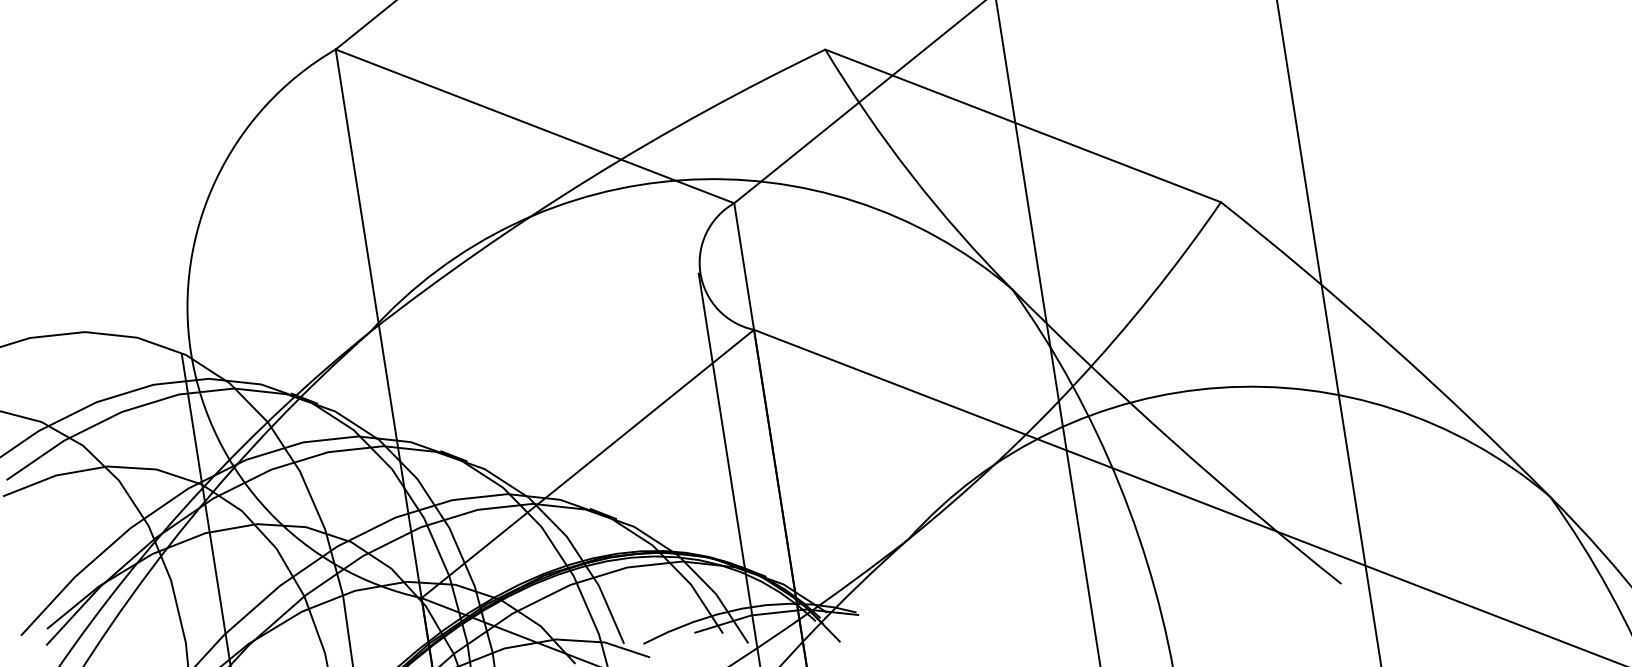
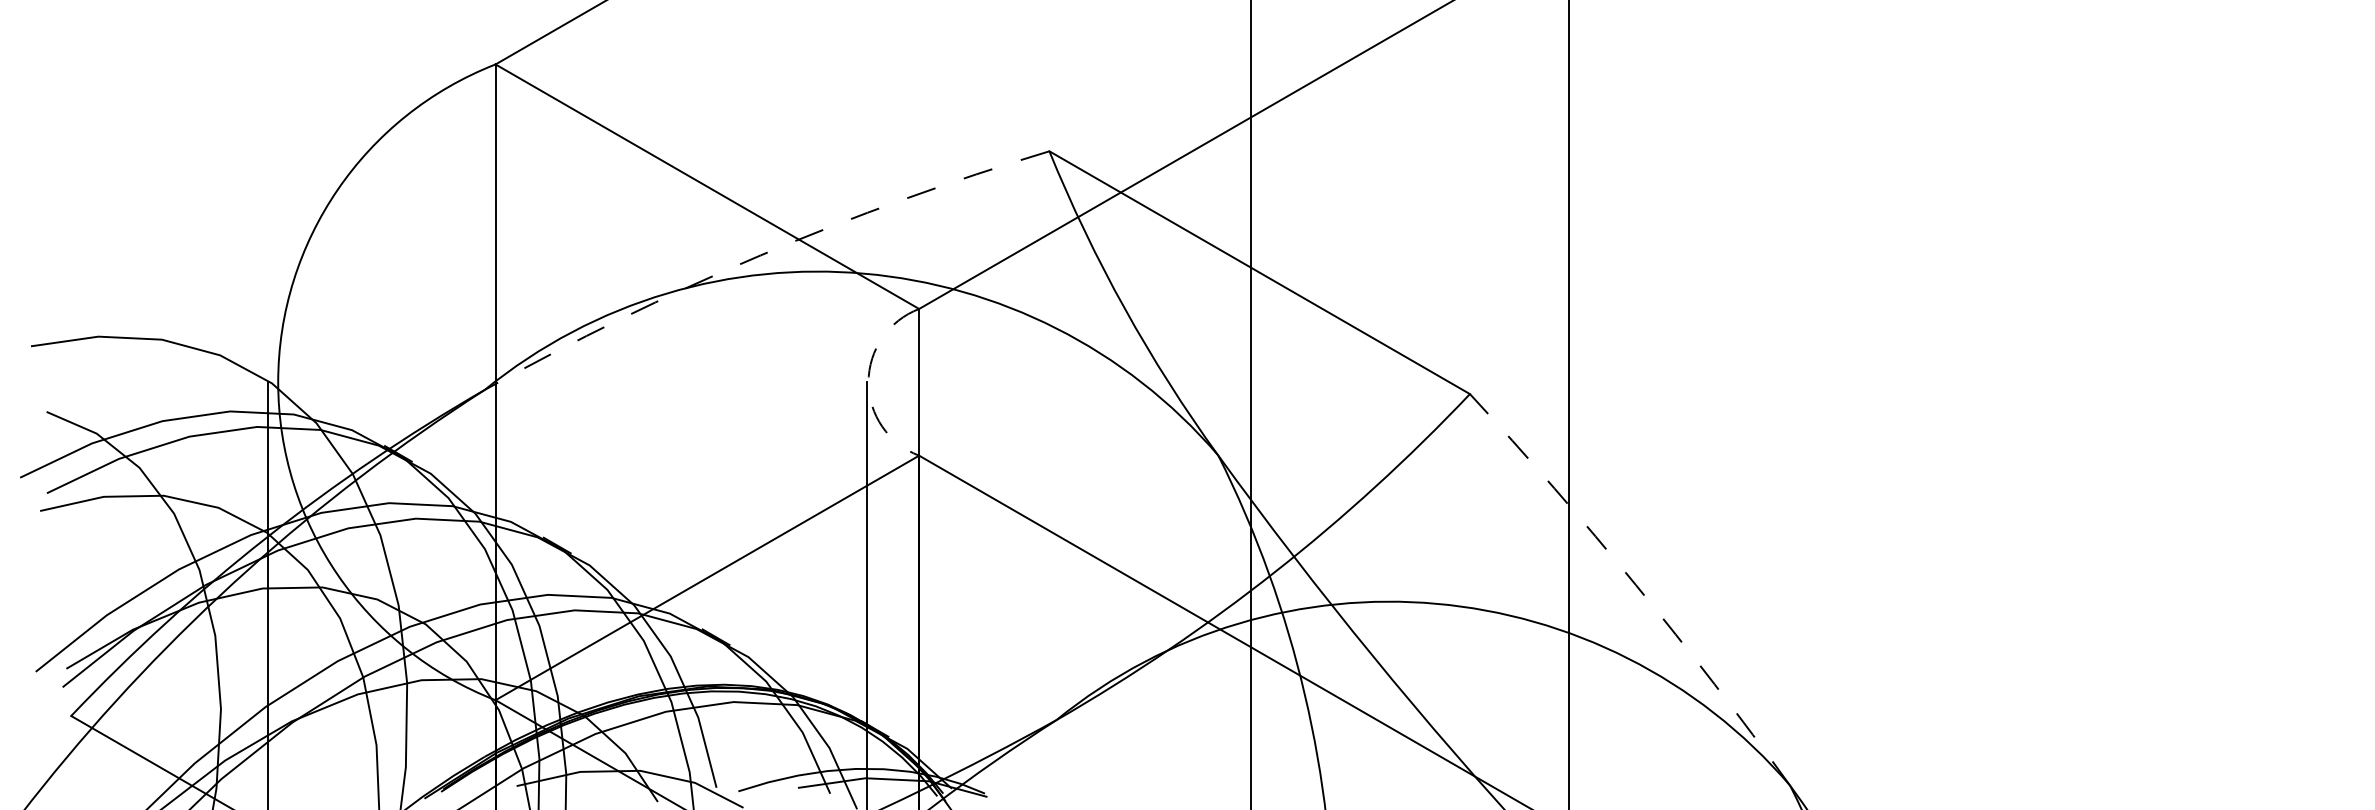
arc: (590, 178) -> (760, 255), solid -> dashed
arc: (700, 273) -> (868, 382), solid -> dashed
arc: (1389, 345) -> (1635, 585), solid -> dashed

